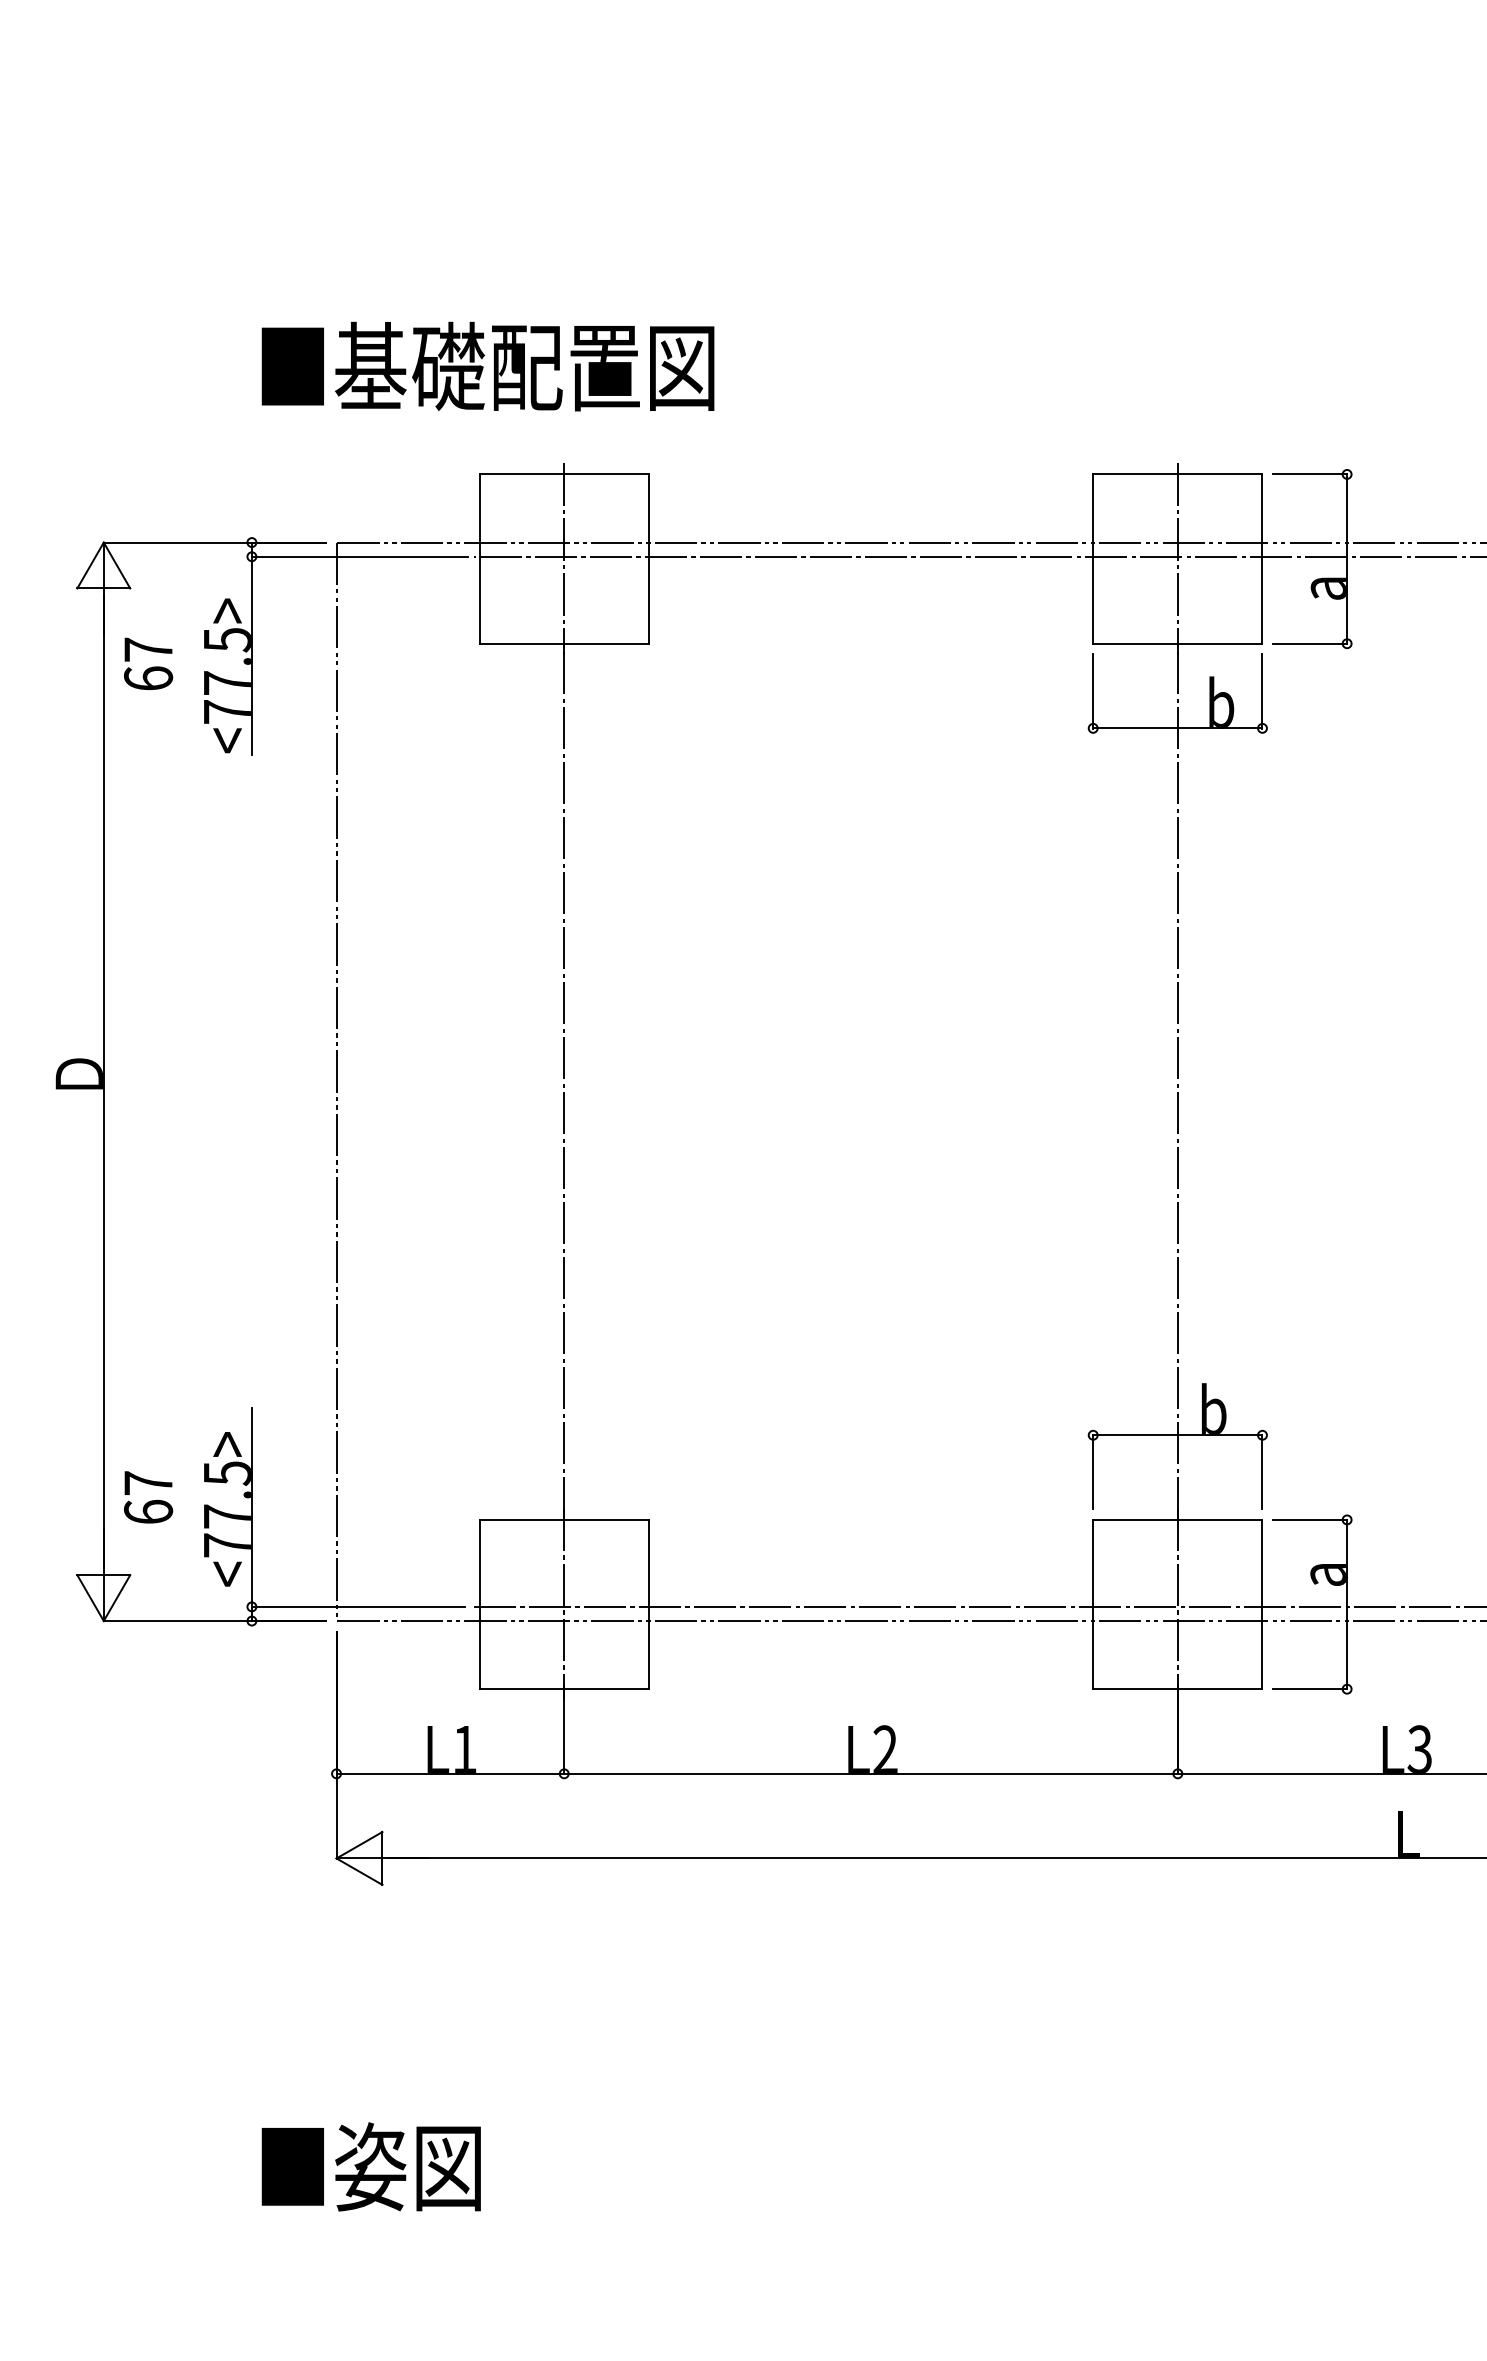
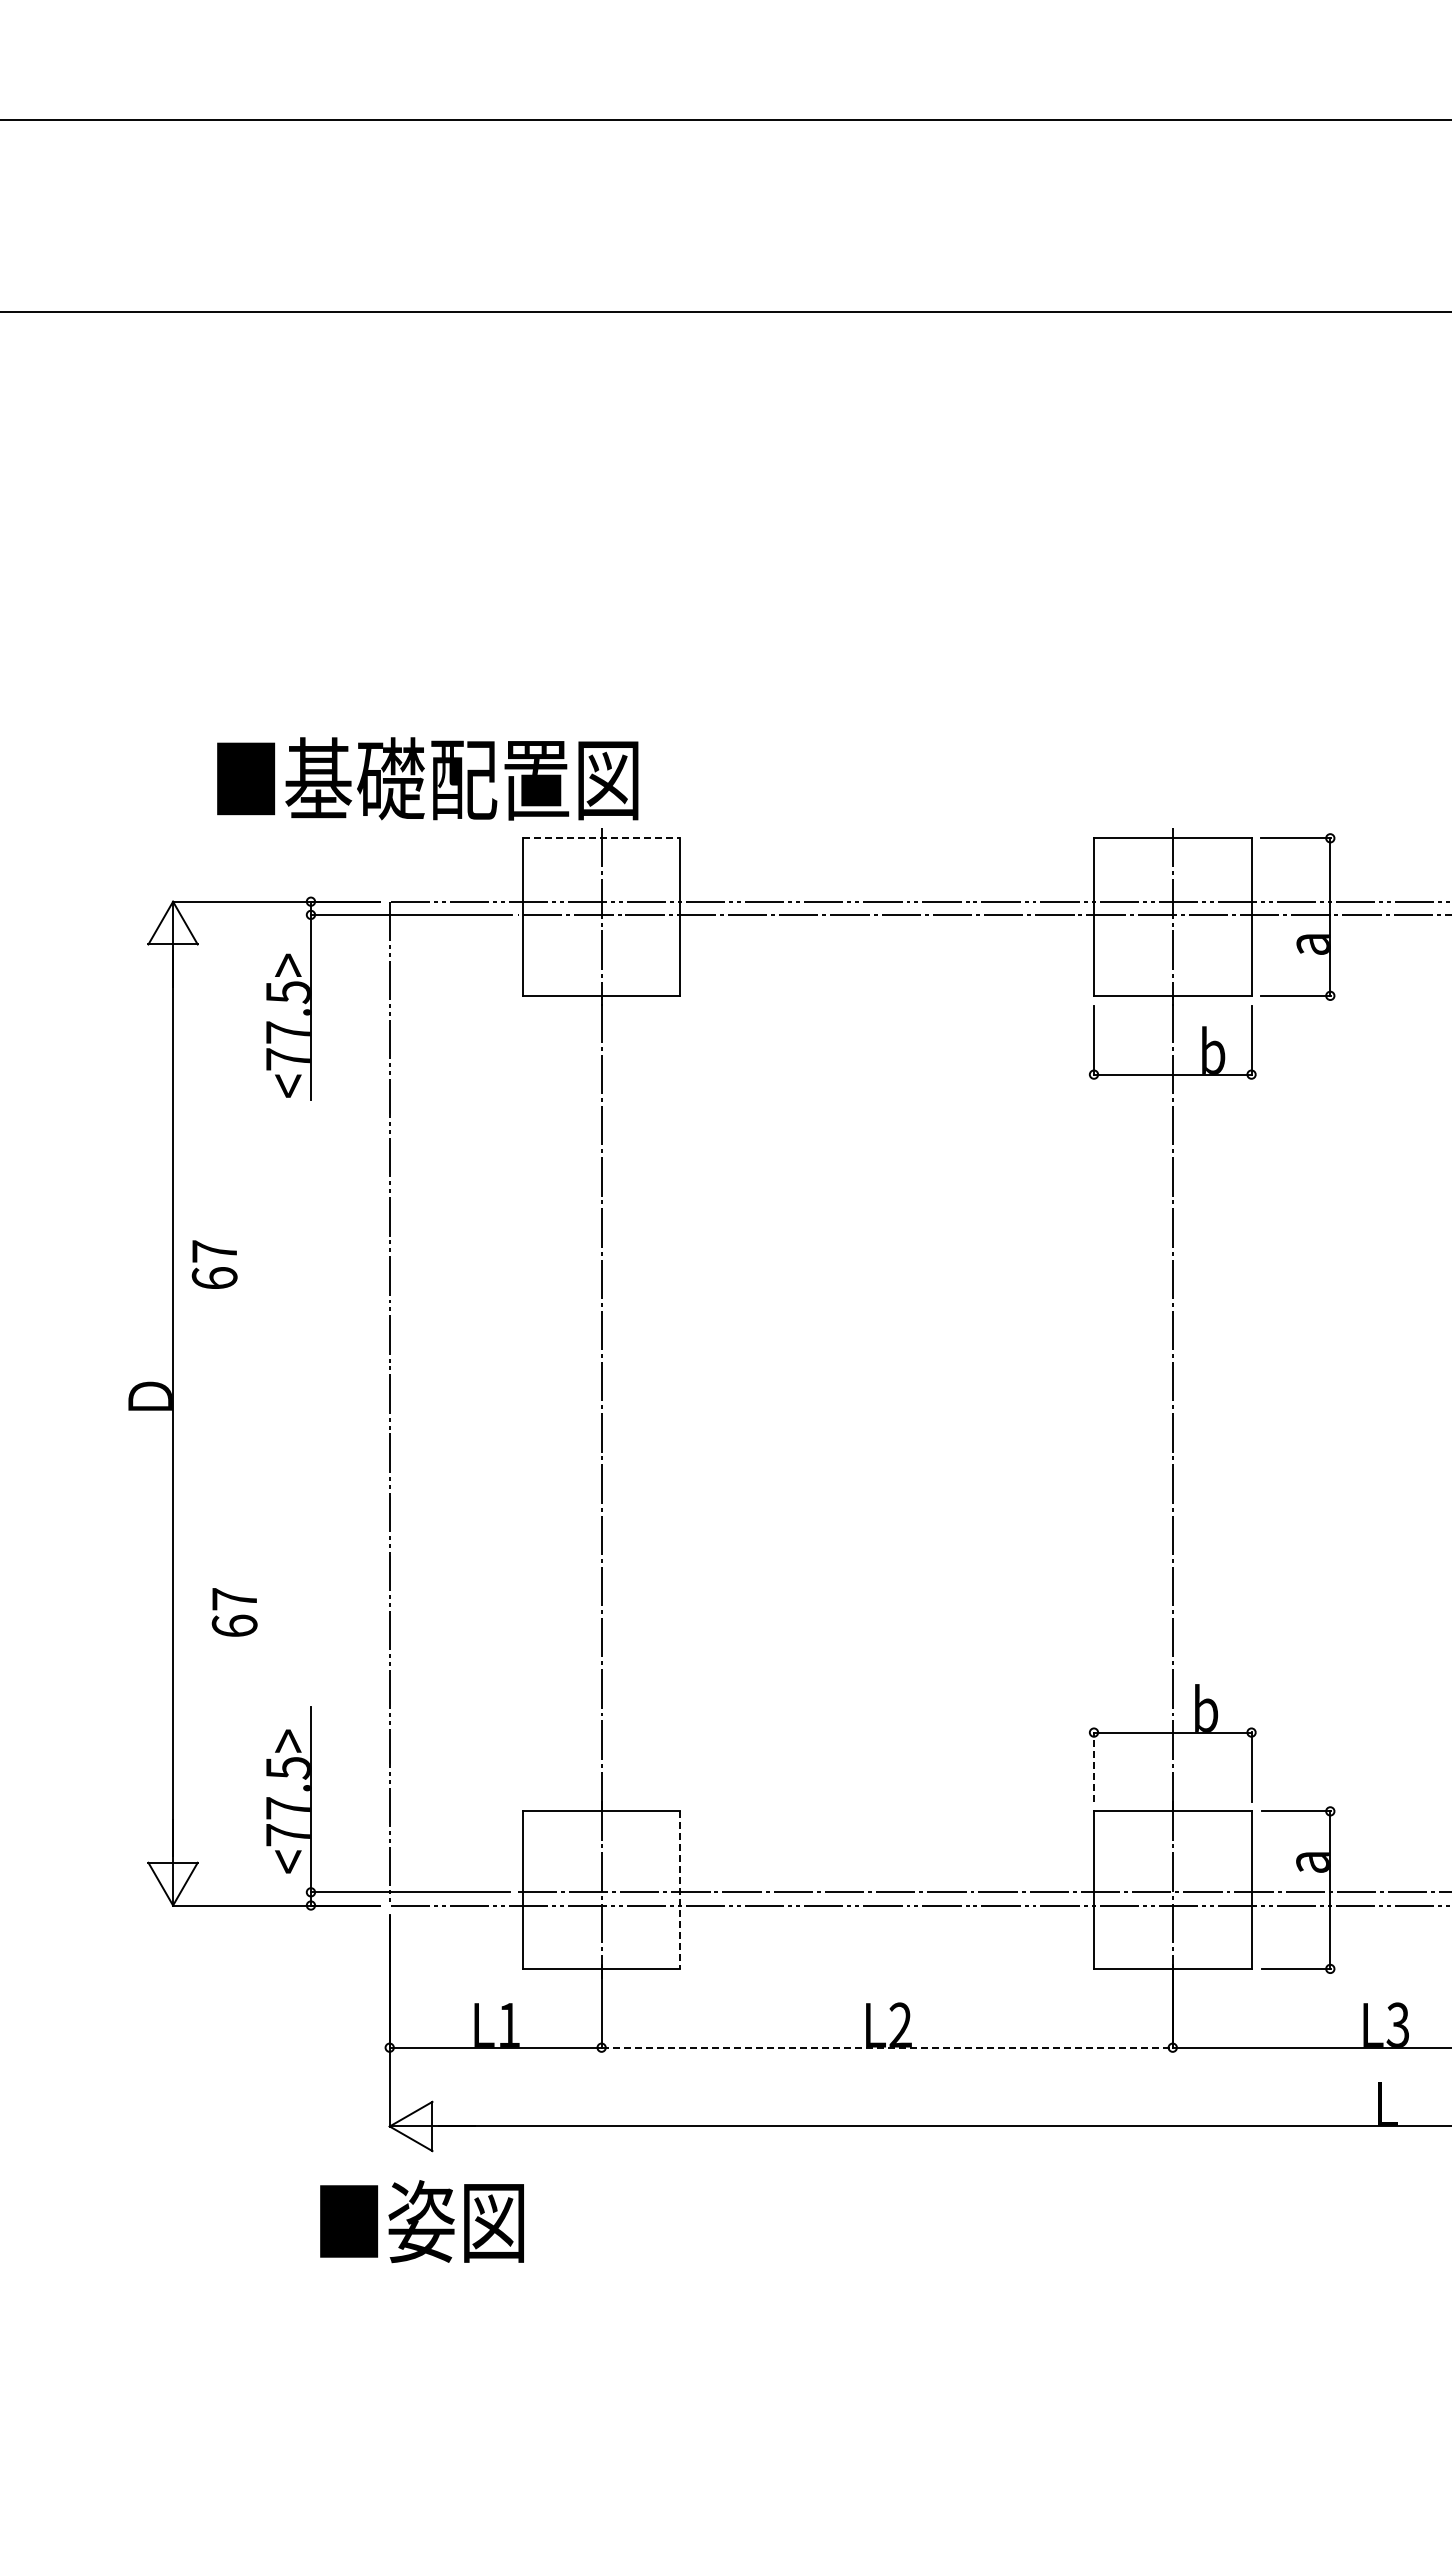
text: (487, 366) -> (427, 778), moved
line: (564, 474) -> (601, 838), solid -> dashed
text: (148, 663) -> (214, 1264), moved
line: (1092, 1471) -> (1093, 1766), solid -> dashed
text: (148, 1497) -> (234, 1612), moved
line: (648, 1604) -> (680, 1890), solid -> dashed
line: (871, 1773) -> (887, 2047), solid -> dashed
text: (370, 2166) -> (421, 2221), moved

